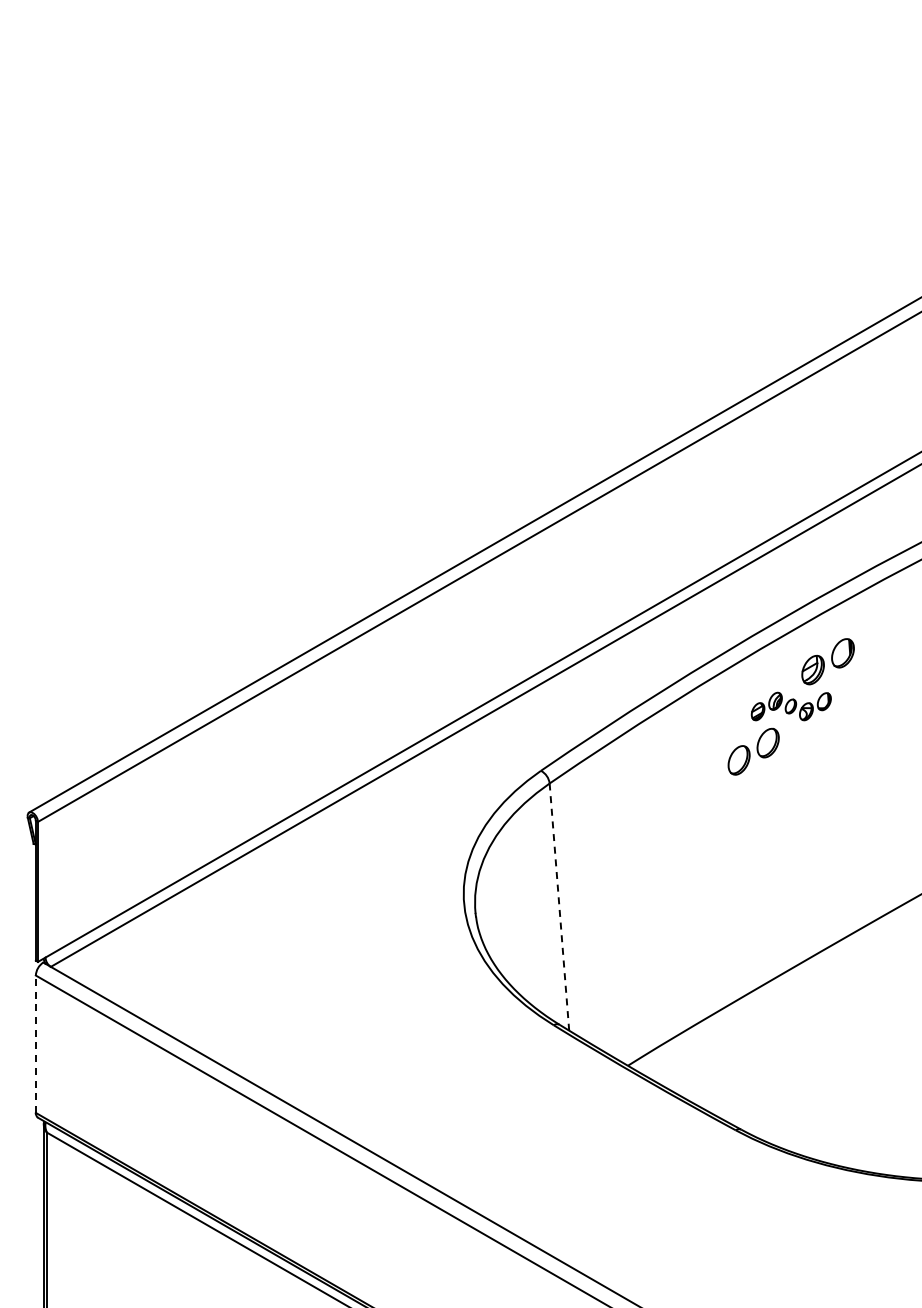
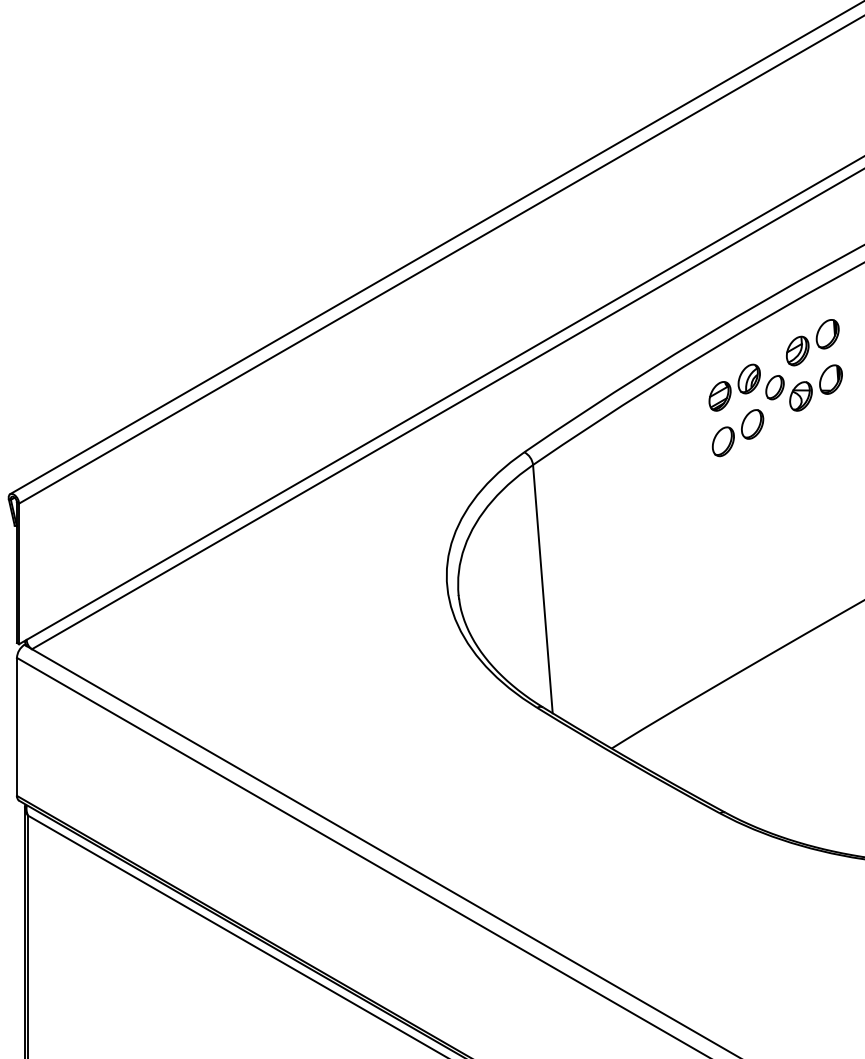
part: (791, 706) -> (775, 387), size x1.67
line: (559, 907) -> (542, 589), dashed -> solid
line: (35, 1044) -> (16, 727), dashed -> solid

